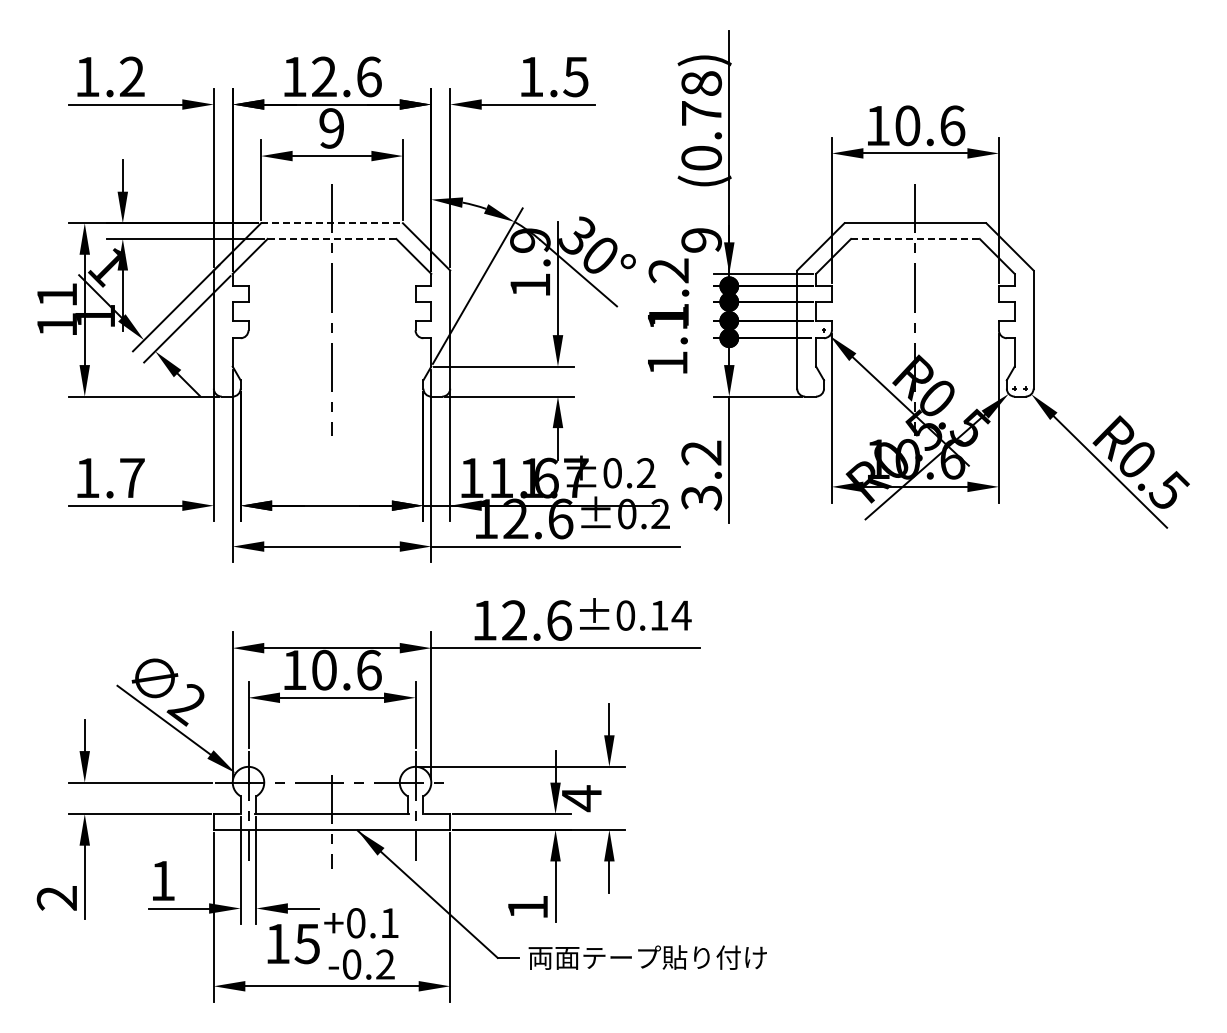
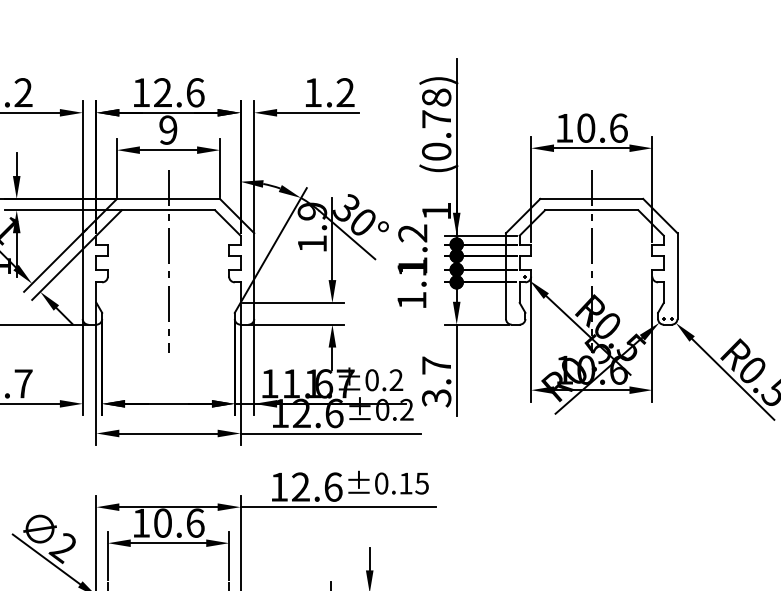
text: (575, 76) -> (345, 92), 1.5 -> 1.2
line: (332, 223) -> (168, 199), dashed -> solid
line: (332, 239) -> (168, 210), dashed -> solid
line: (915, 239) -> (591, 210), dashed -> solid
text: (701, 240) -> (436, 211), 9 -> 1
text: (701, 452) -> (436, 365), 3.2 -> 3.7
text: (681, 615) -> (422, 483), ±0.14 -> ±0.15

